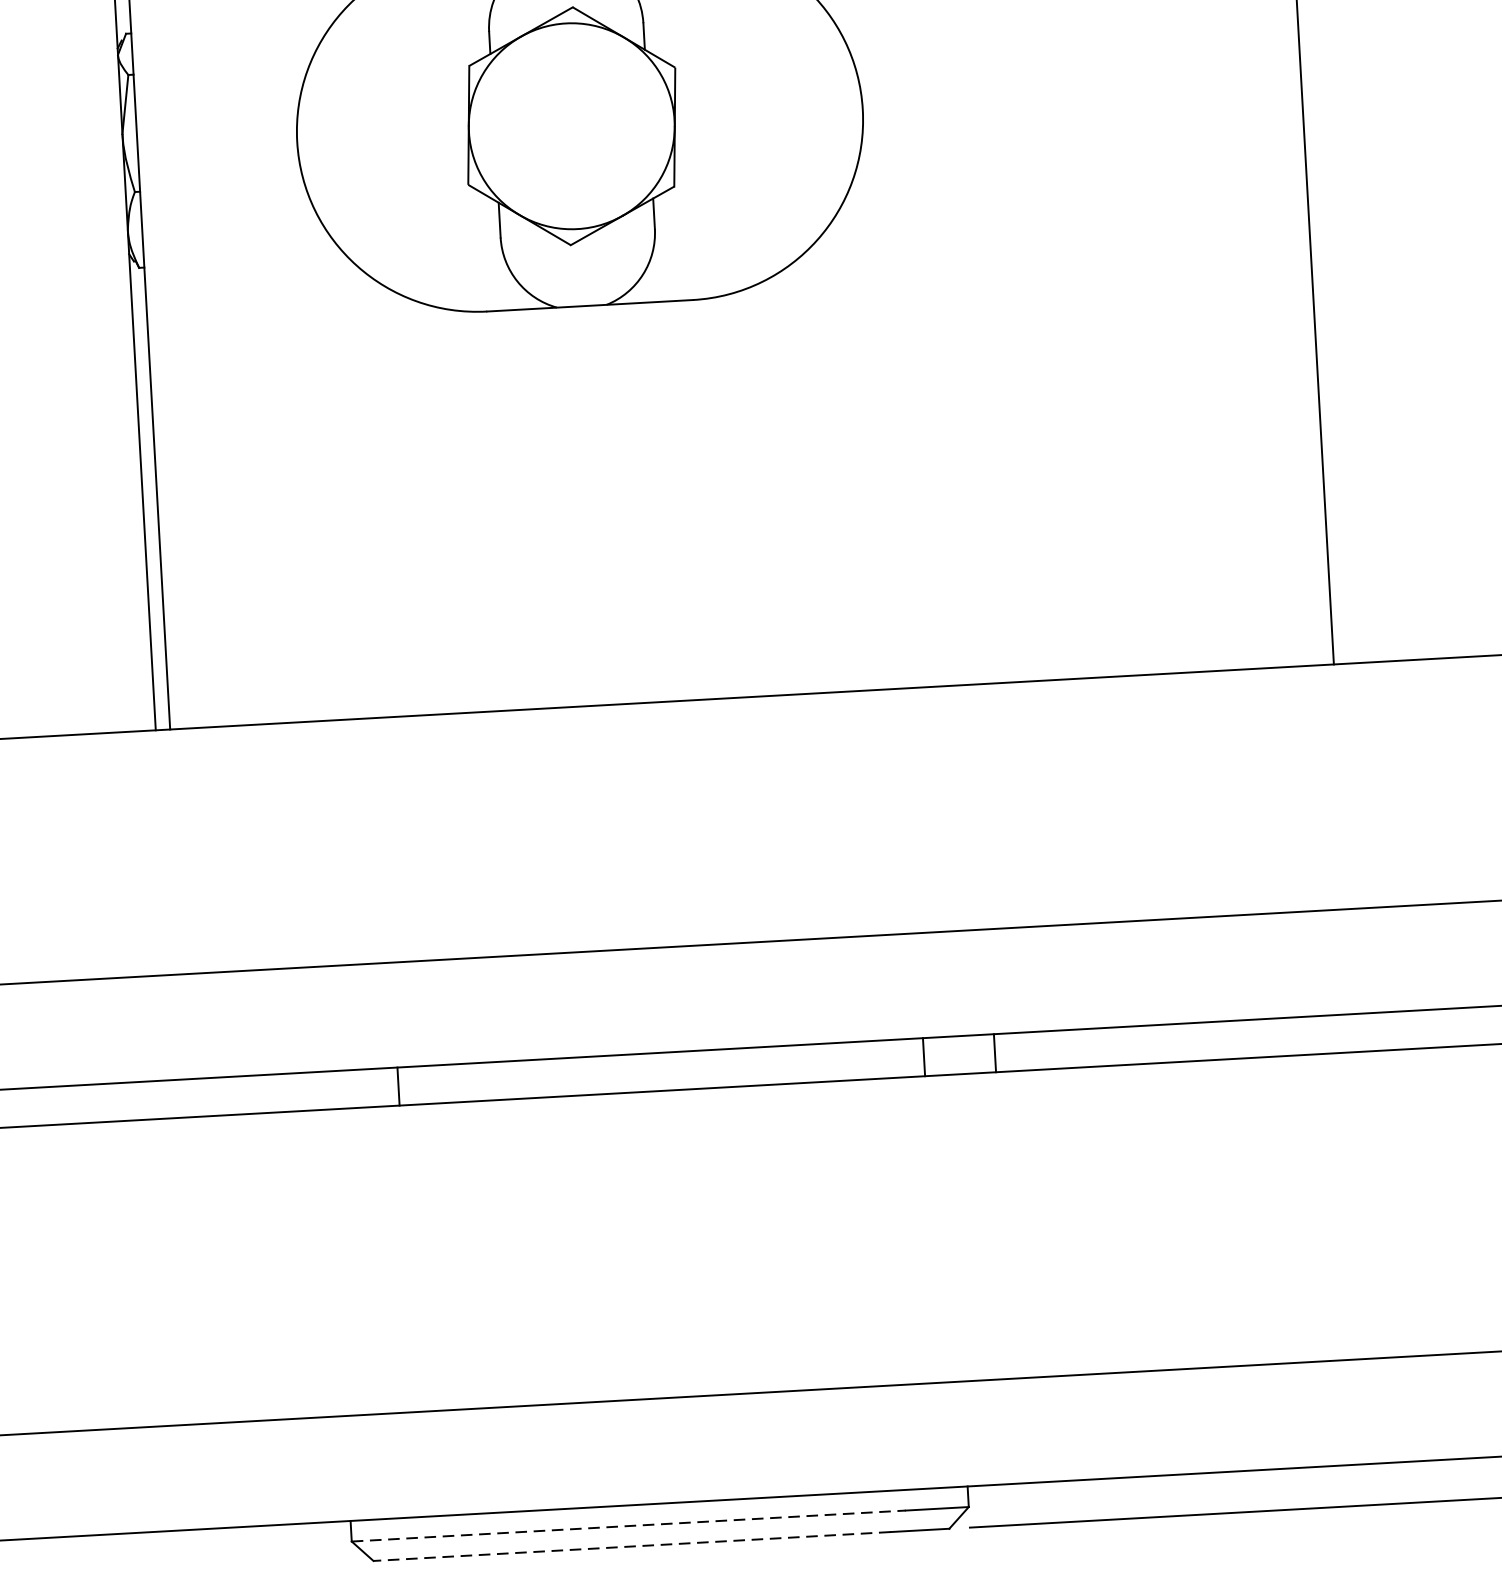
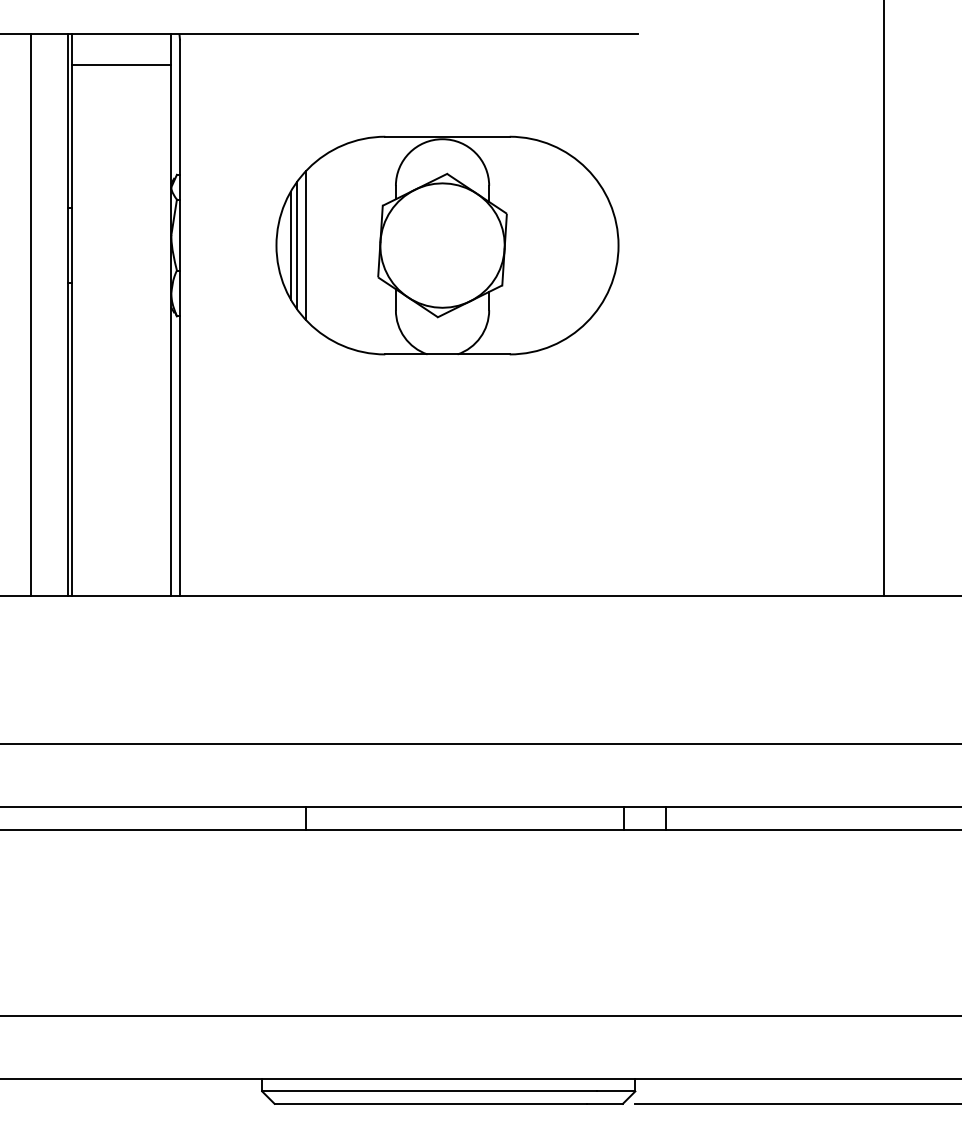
line: (345, 138) -> (305, 245), added
line: (331, 139) -> (297, 245), added
line: (320, 140) -> (290, 245), added
line: (628, 1526) -> (429, 1091), dashed -> solid
line: (631, 1545) -> (430, 1103), dashed -> solid

